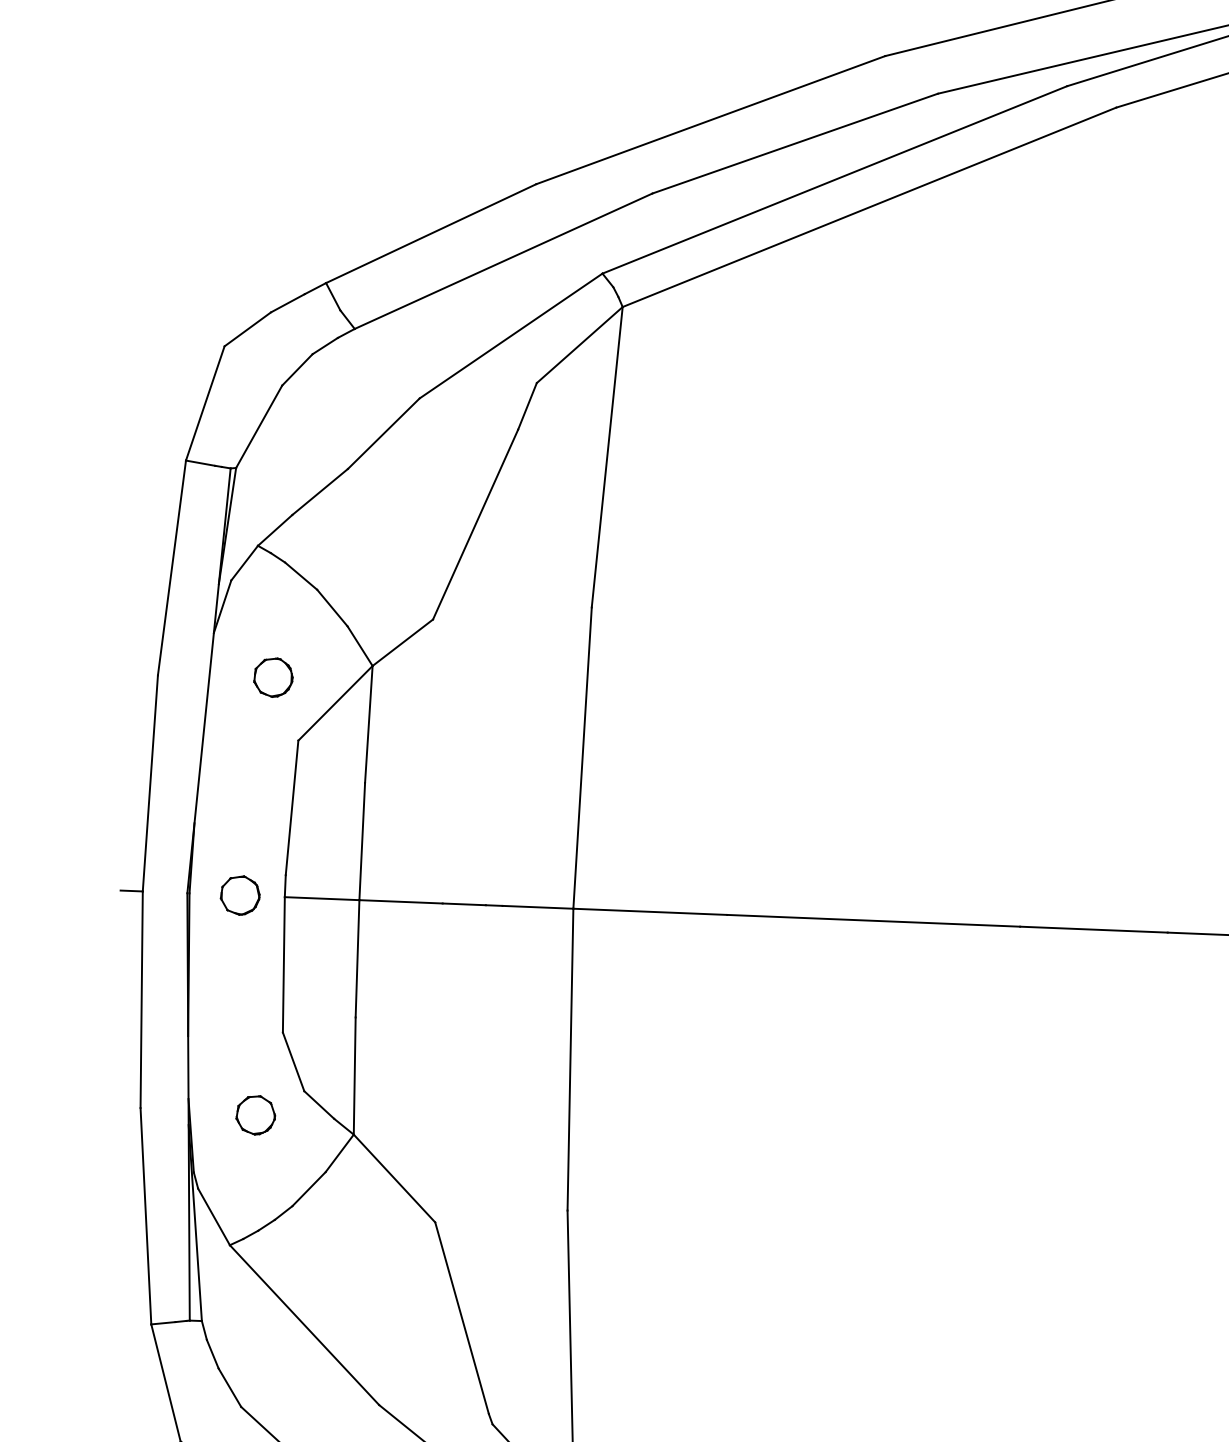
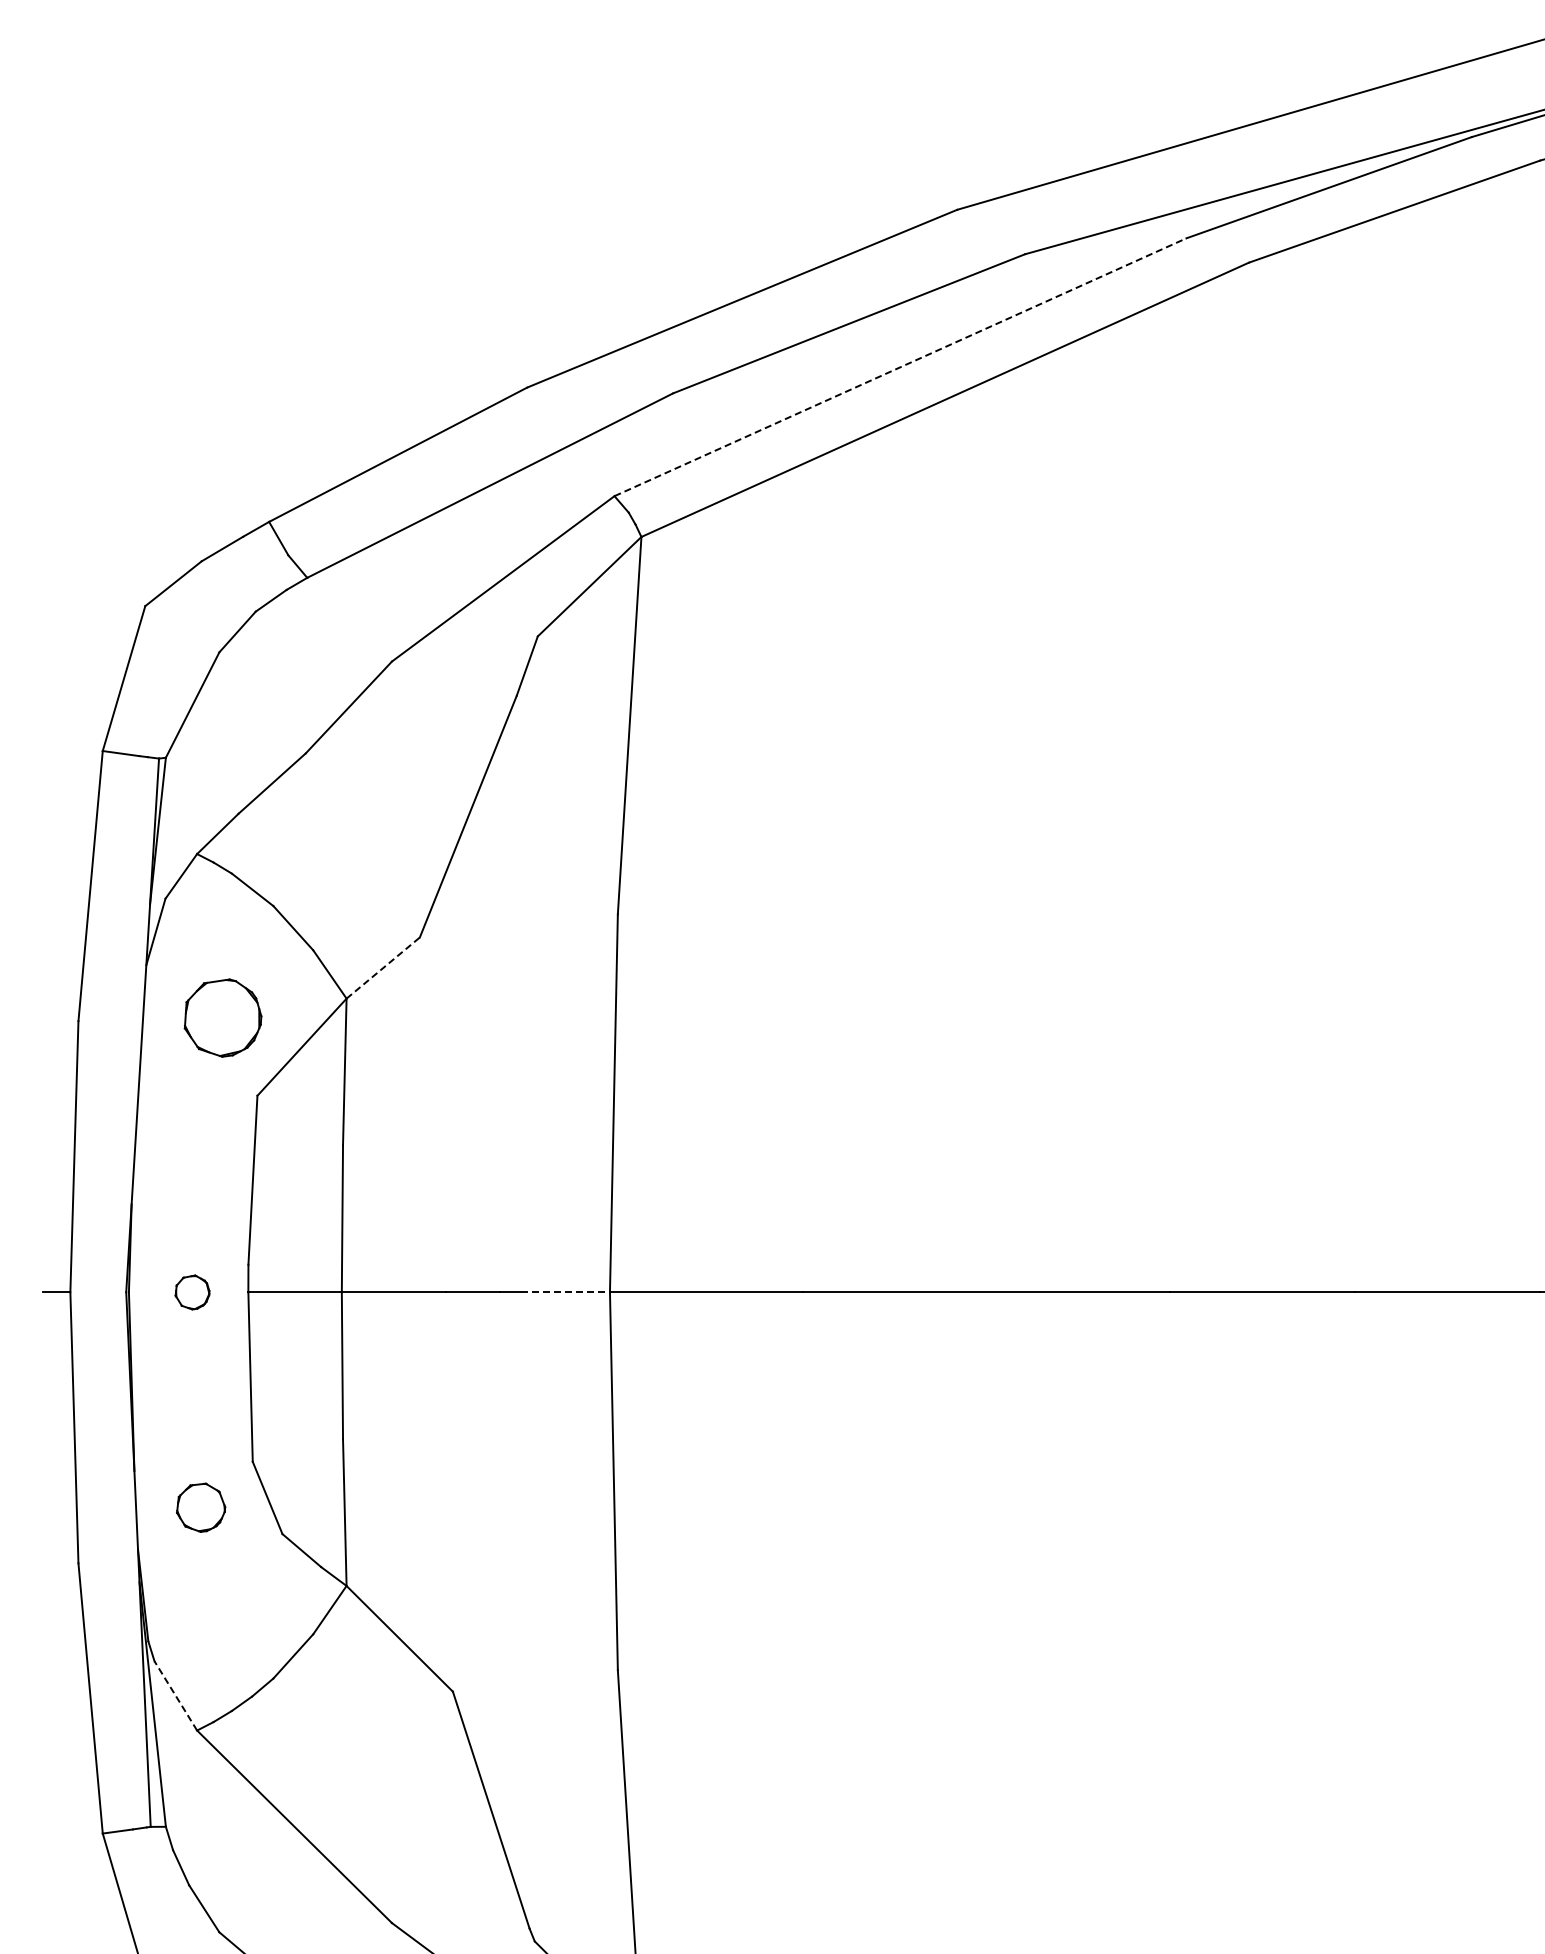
line: (834, 180) -> (900, 367), solid -> dashed
line: (403, 643) -> (383, 968), solid -> dashed
part: (273, 677) -> (223, 1018), size x1.6
part: (240, 895) -> (192, 1292), size x0.7
line: (538, 907) -> (566, 1292), solid -> dashed
part: (256, 1115) -> (201, 1507), moved
line: (213, 1216) -> (175, 1695), solid -> dashed

